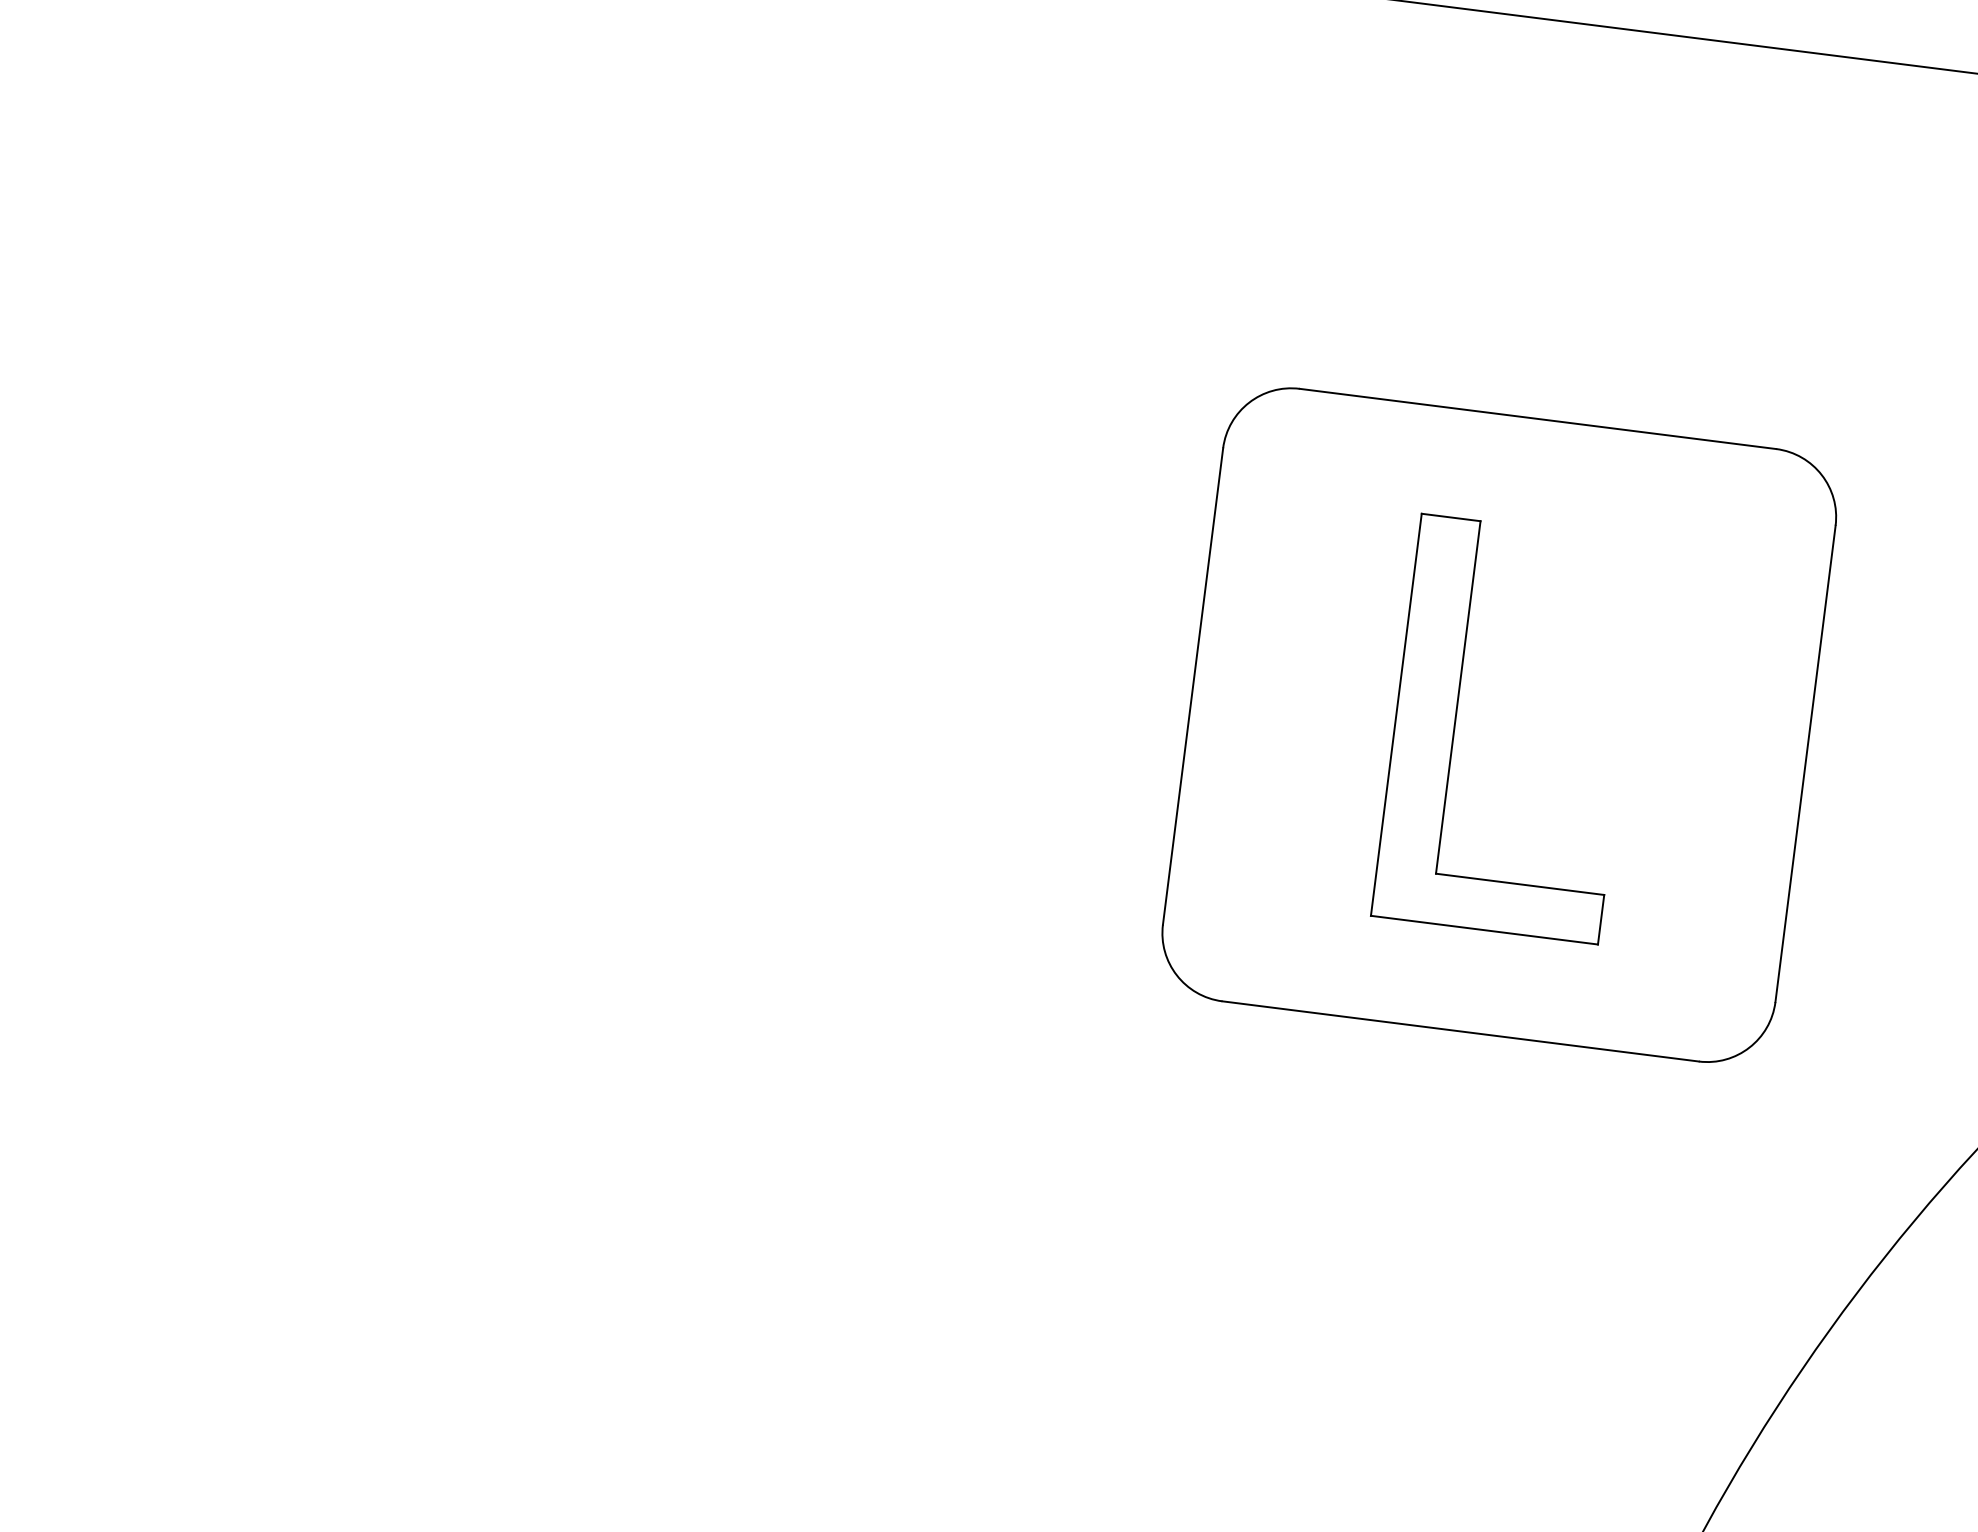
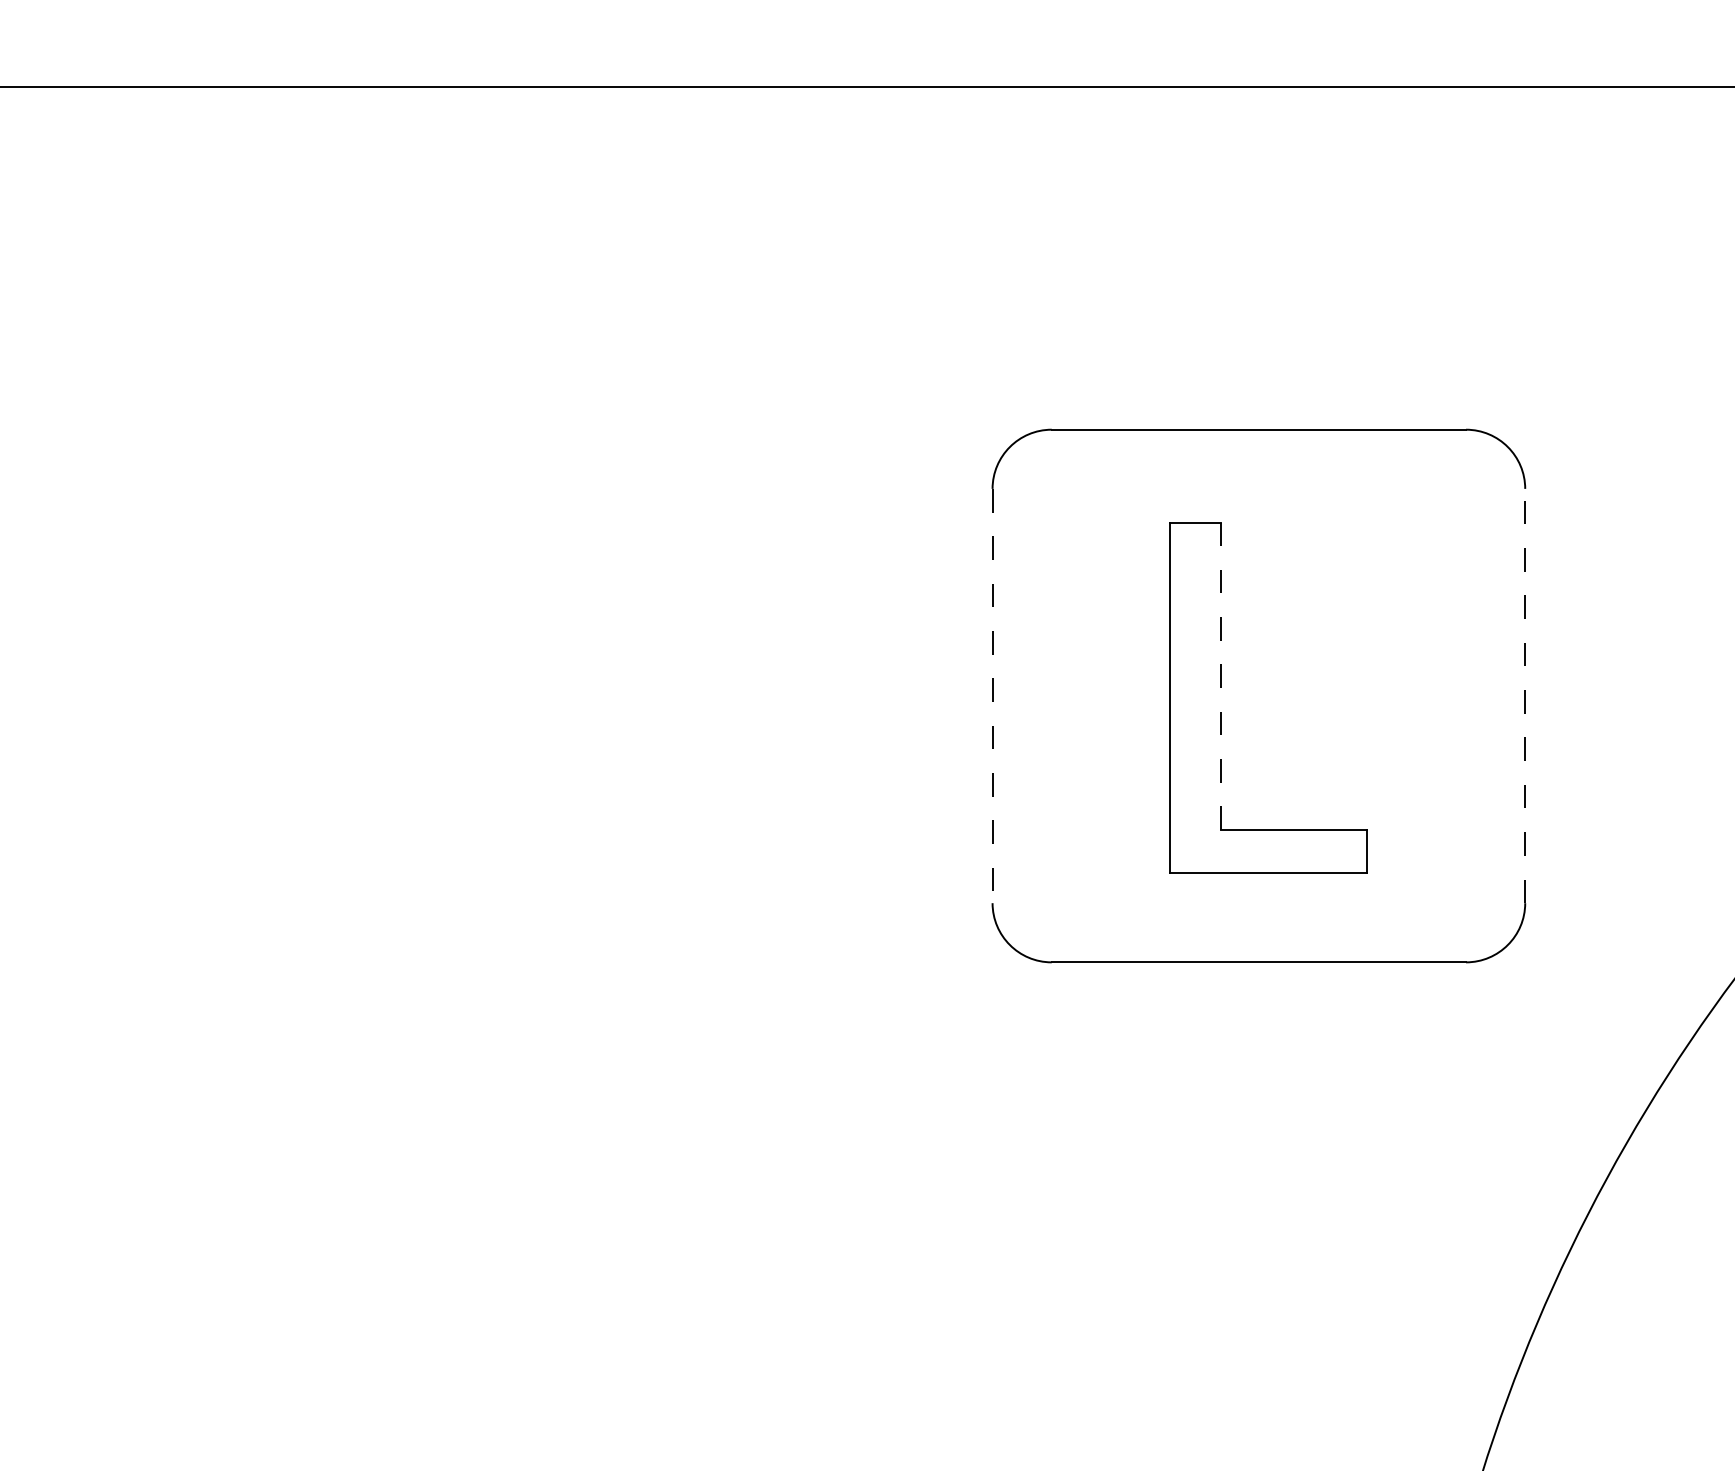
line: (1192, 687) -> (992, 696), solid -> dashed
line: (1457, 697) -> (1220, 676), solid -> dashed
line: (1805, 763) -> (1525, 695), solid -> dashed

